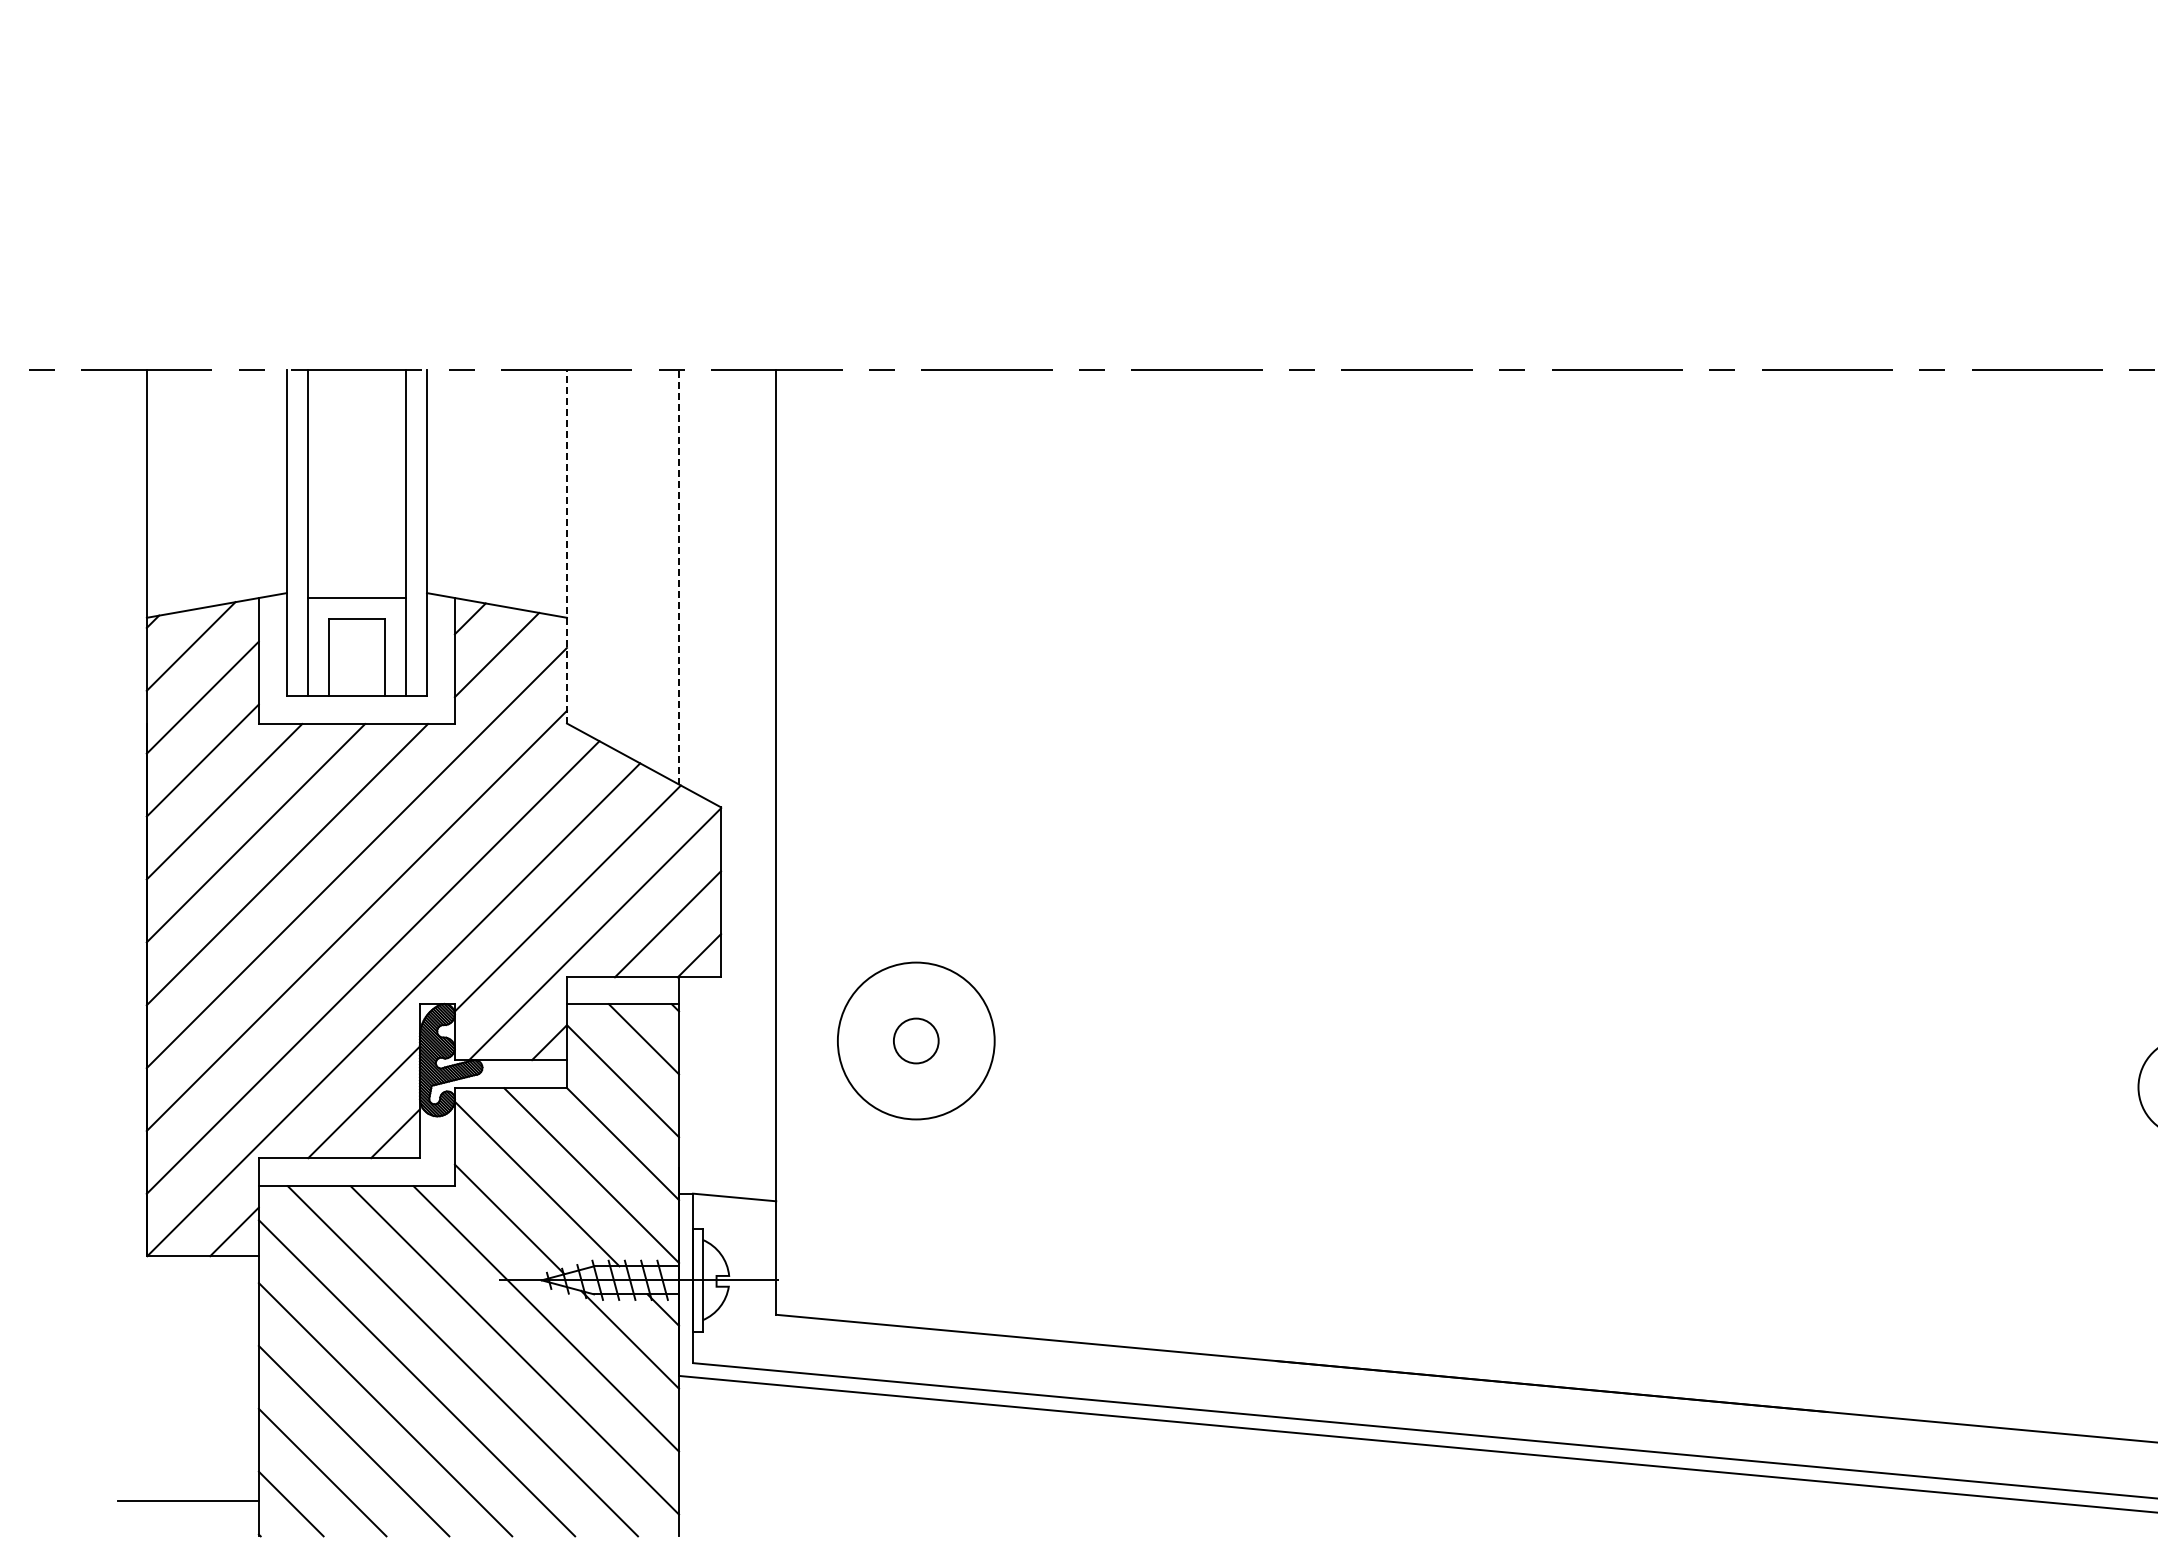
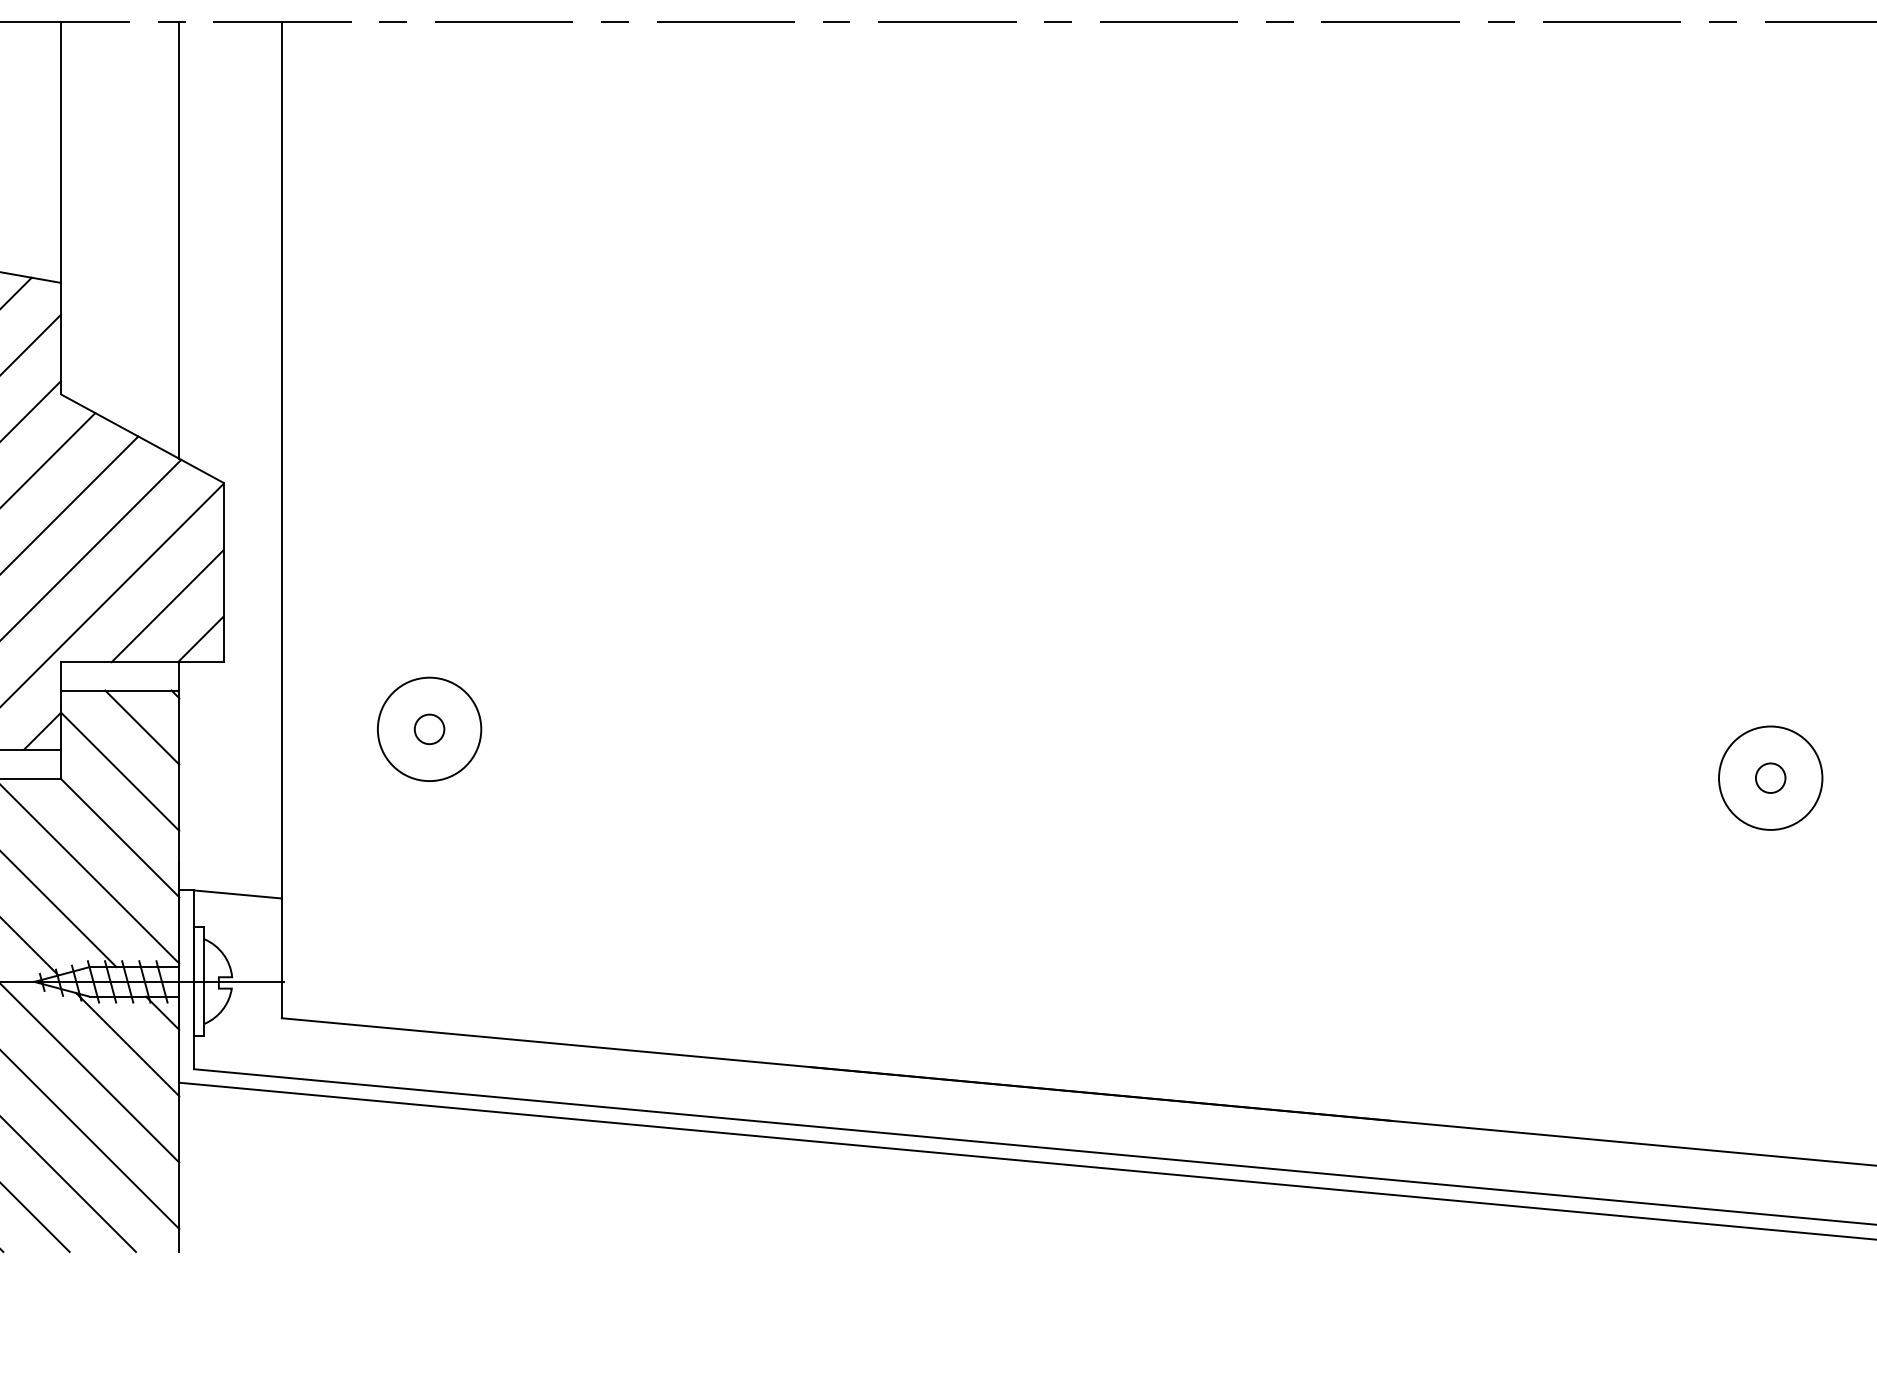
line: (567, 546) -> (61, 207), dashed -> solid
line: (679, 576) -> (179, 239), dashed -> solid
circle: (916, 1041) -> (429, 729), size x0.62
circle: (916, 1041) -> (429, 729), size x0.62

